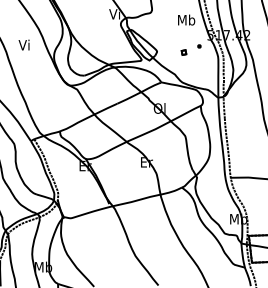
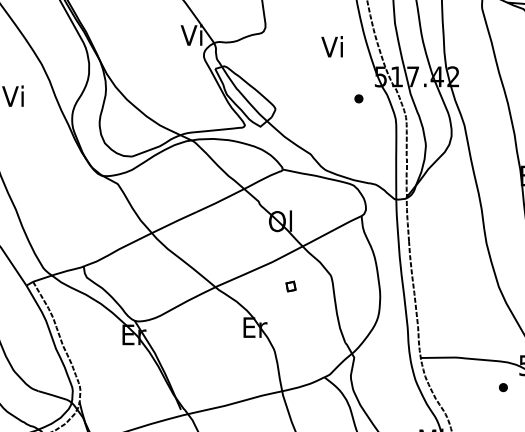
text: (186, 19) -> (333, 45), Mb -> Vi
part: (183, 52) -> (290, 286), moved

